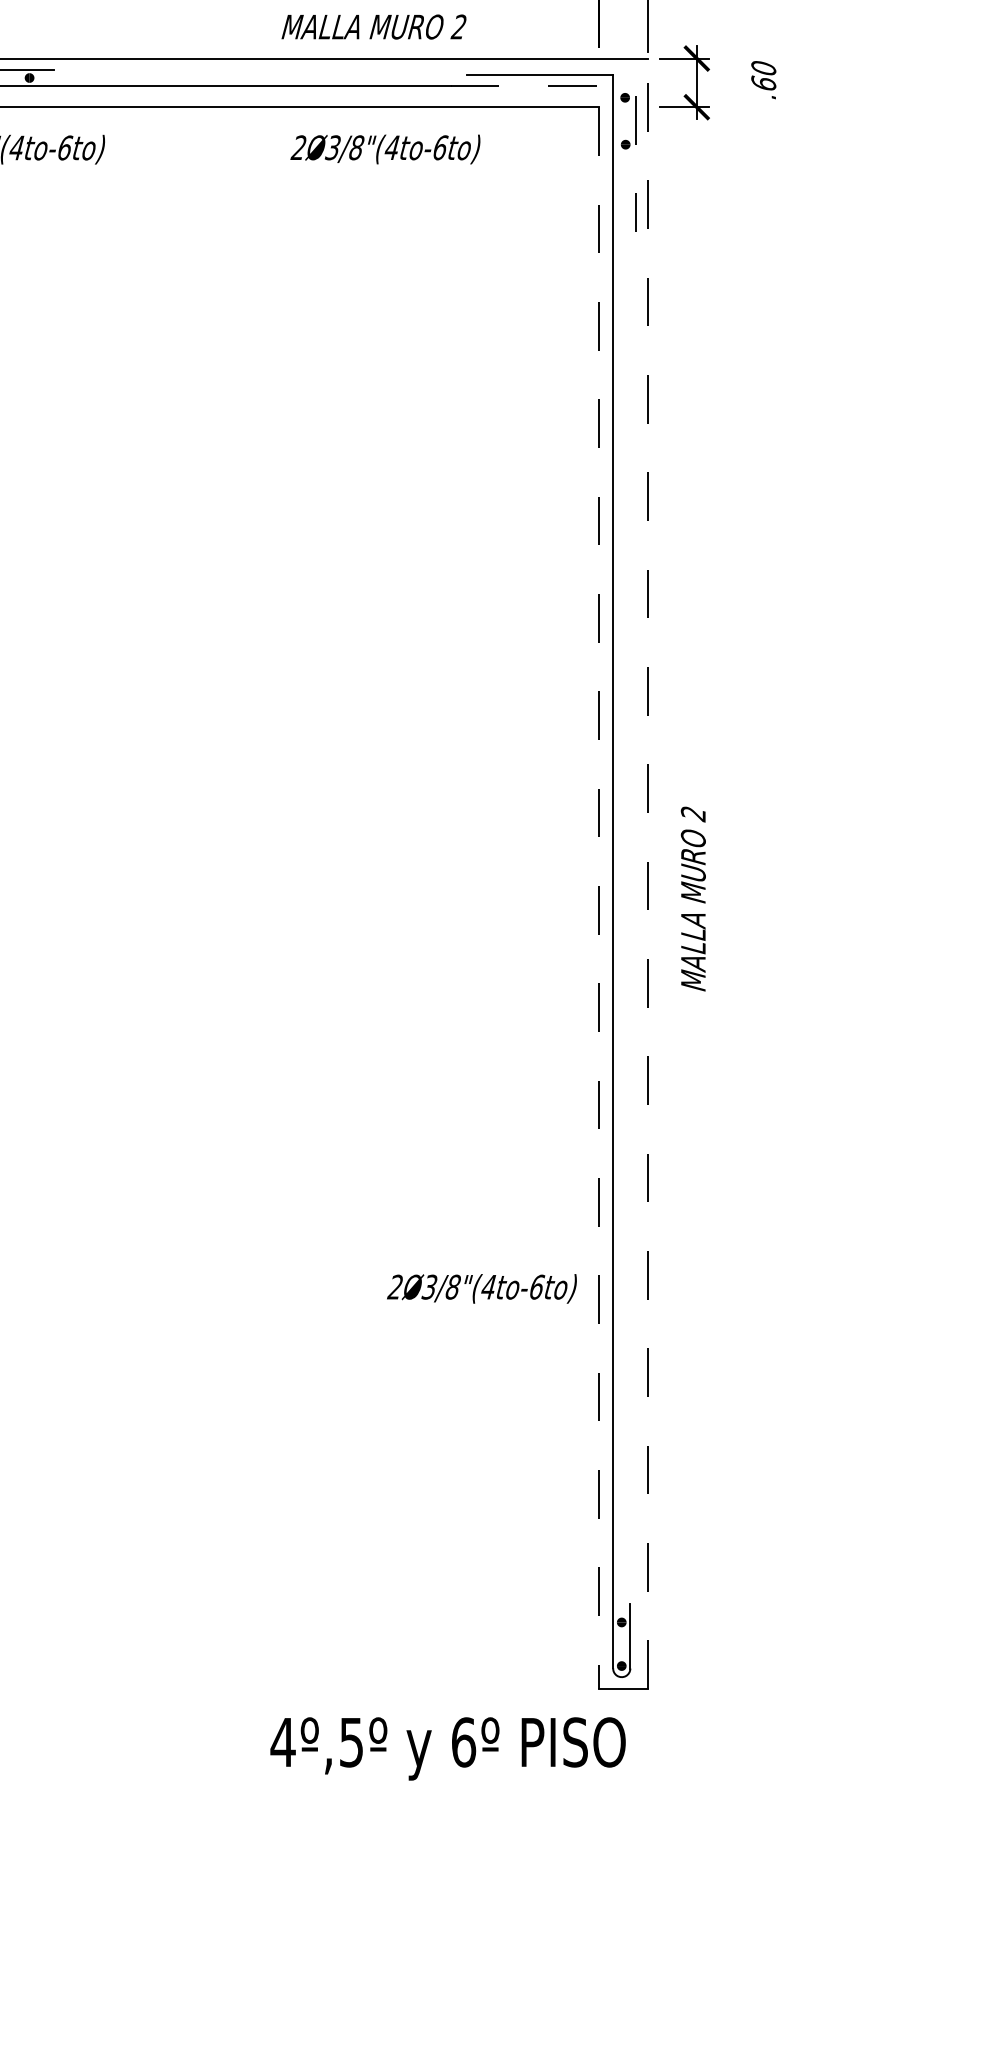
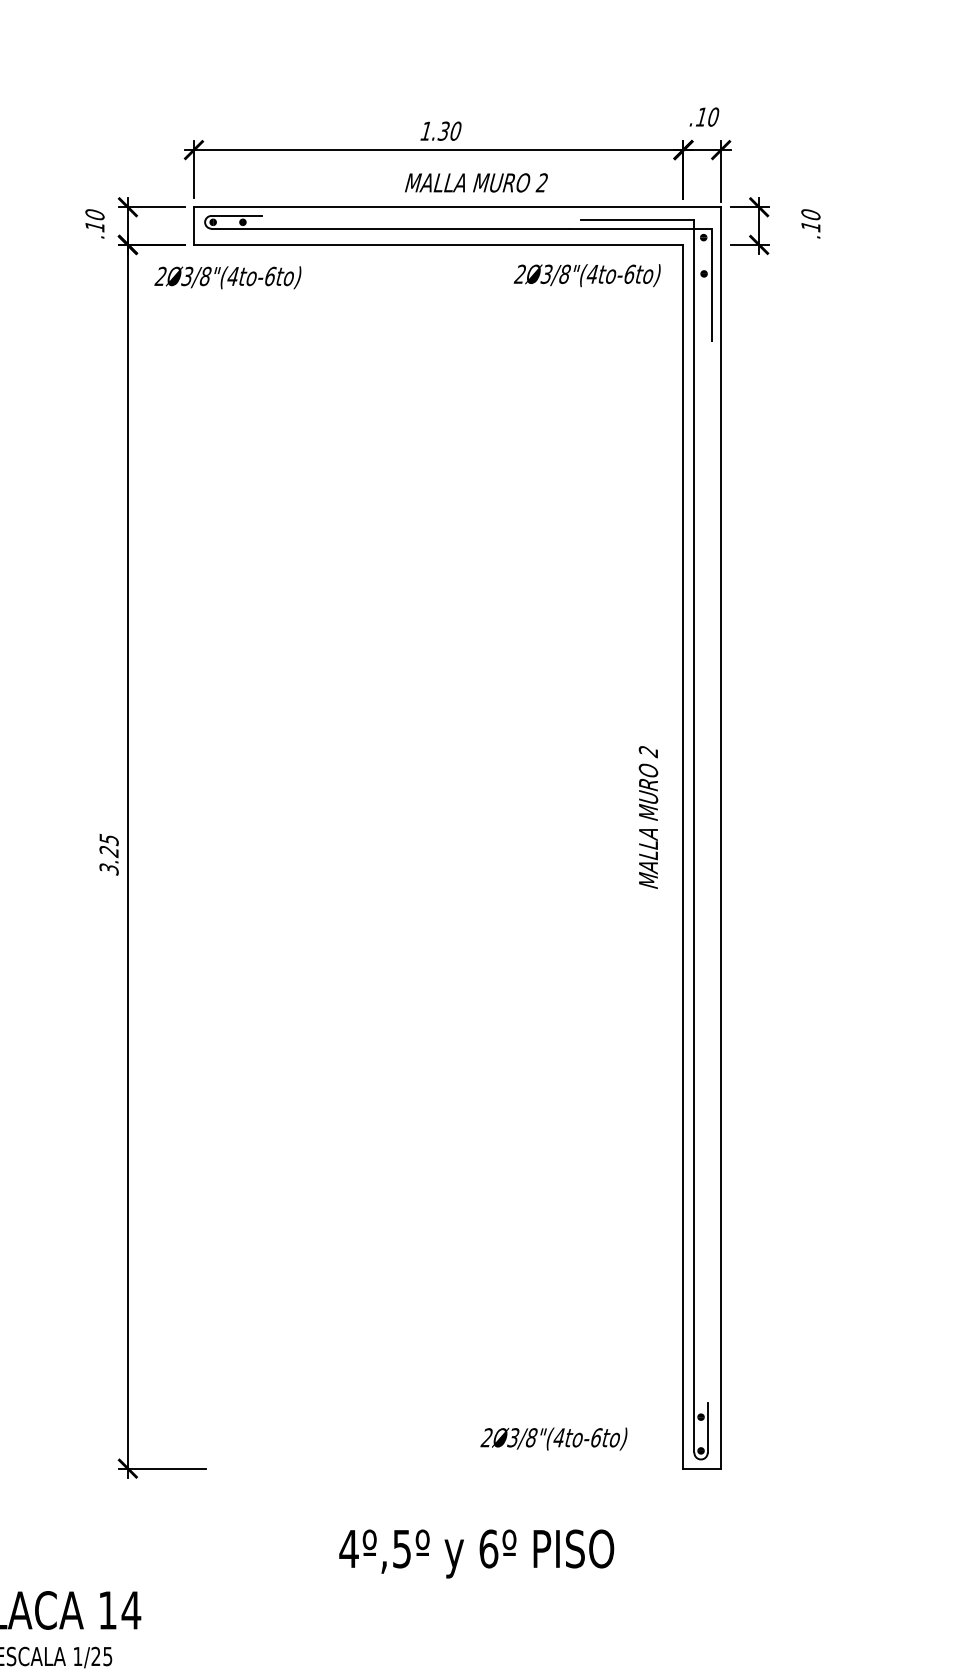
text: (374, 26) -> (476, 182), moved
text: (763, 83) -> (810, 226), .60 -> .10
line: (615, 85) -> (696, 228), dashed -> solid
text: (384, 149) -> (586, 275), moved
line: (648, 873) -> (721, 837), dashed -> solid
line: (599, 897) -> (683, 856), dashed -> solid
text: (693, 899) -> (648, 817), moved
text: (481, 1288) -> (553, 1438), moved
text: (447, 1748) -> (476, 1553), moved

